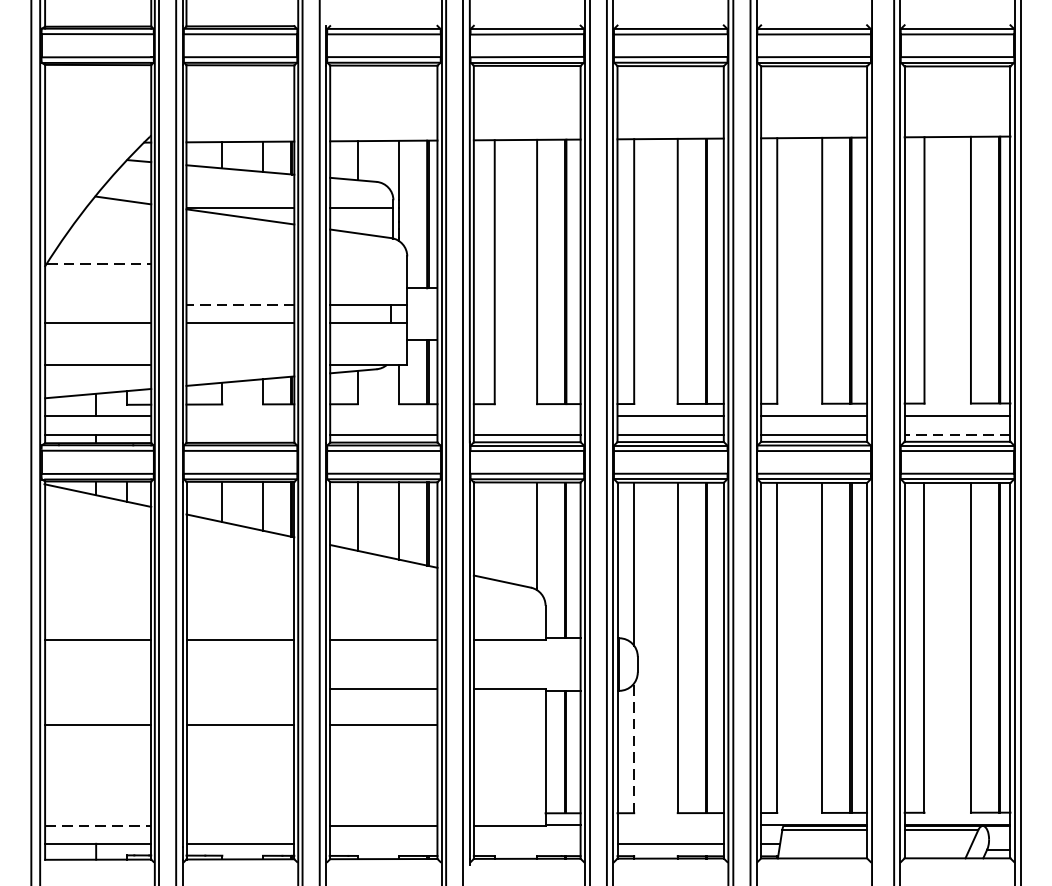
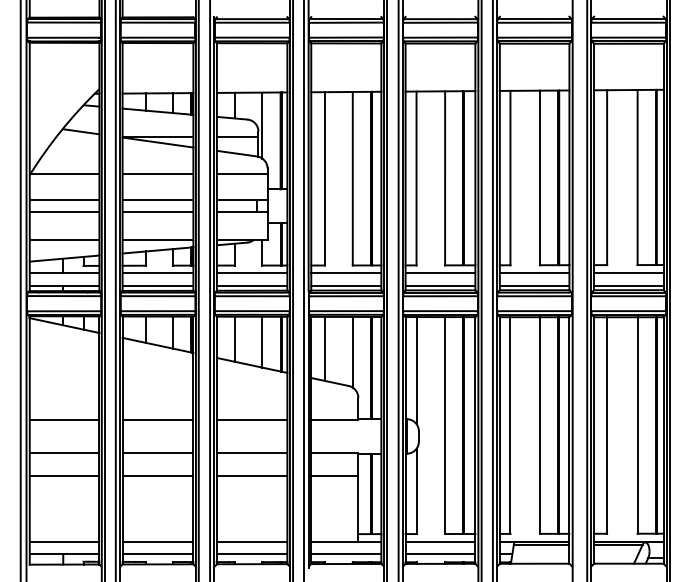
line: (99, 264) -> (65, 173), dashed -> solid
line: (239, 264) -> (157, 173), added
line: (367, 264) -> (241, 173), added
line: (98, 305) -> (64, 200), added
line: (239, 305) -> (157, 200), dashed -> solid
line: (239, 364) -> (157, 239), added
line: (239, 416) -> (157, 273), added
line: (382, 416) -> (251, 273), added
line: (527, 416) -> (346, 273), added
line: (239, 434) -> (157, 285), added
line: (957, 434) -> (628, 285), dashed -> solid
line: (494, 530) -> (324, 348), added
line: (98, 688) -> (64, 452), added
line: (239, 688) -> (157, 452), added
line: (509, 725) -> (334, 476), added
line: (634, 748) -> (416, 491), dashed -> solid
line: (98, 826) -> (64, 542), dashed -> solid
line: (239, 826) -> (157, 542), added
line: (670, 826) -> (440, 542), added
line: (382, 844) -> (251, 554), added
line: (527, 844) -> (346, 554), added

